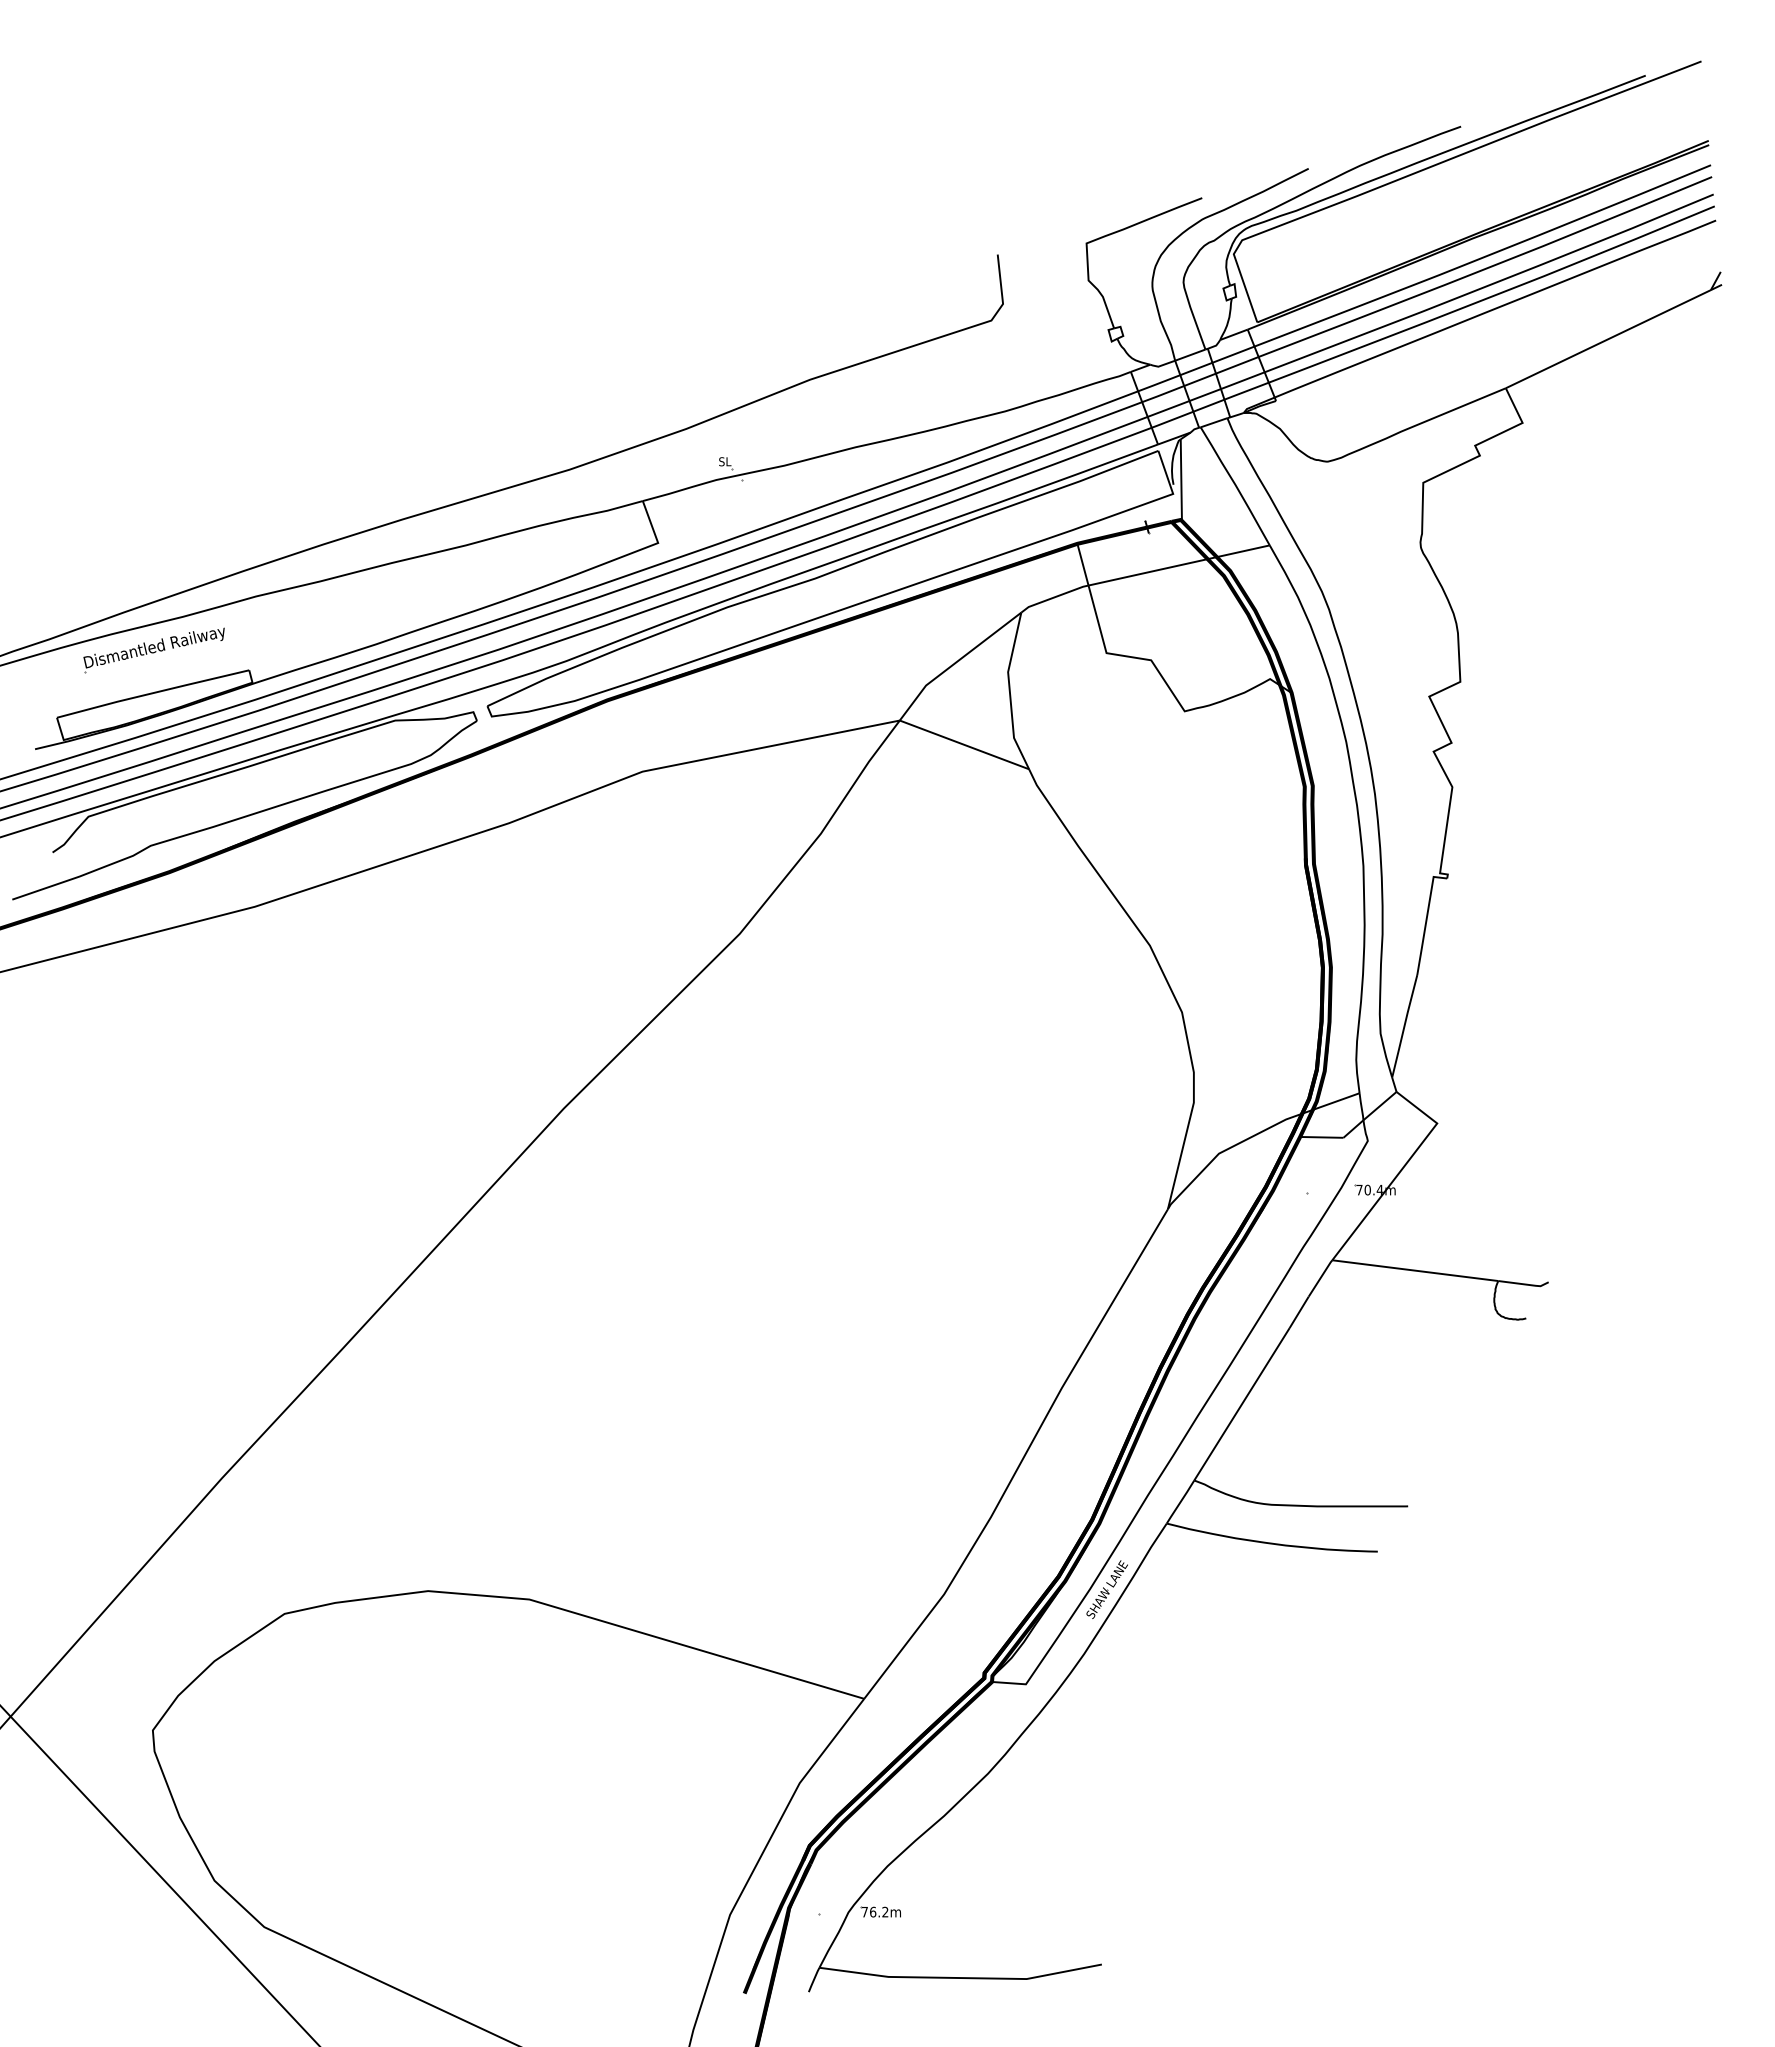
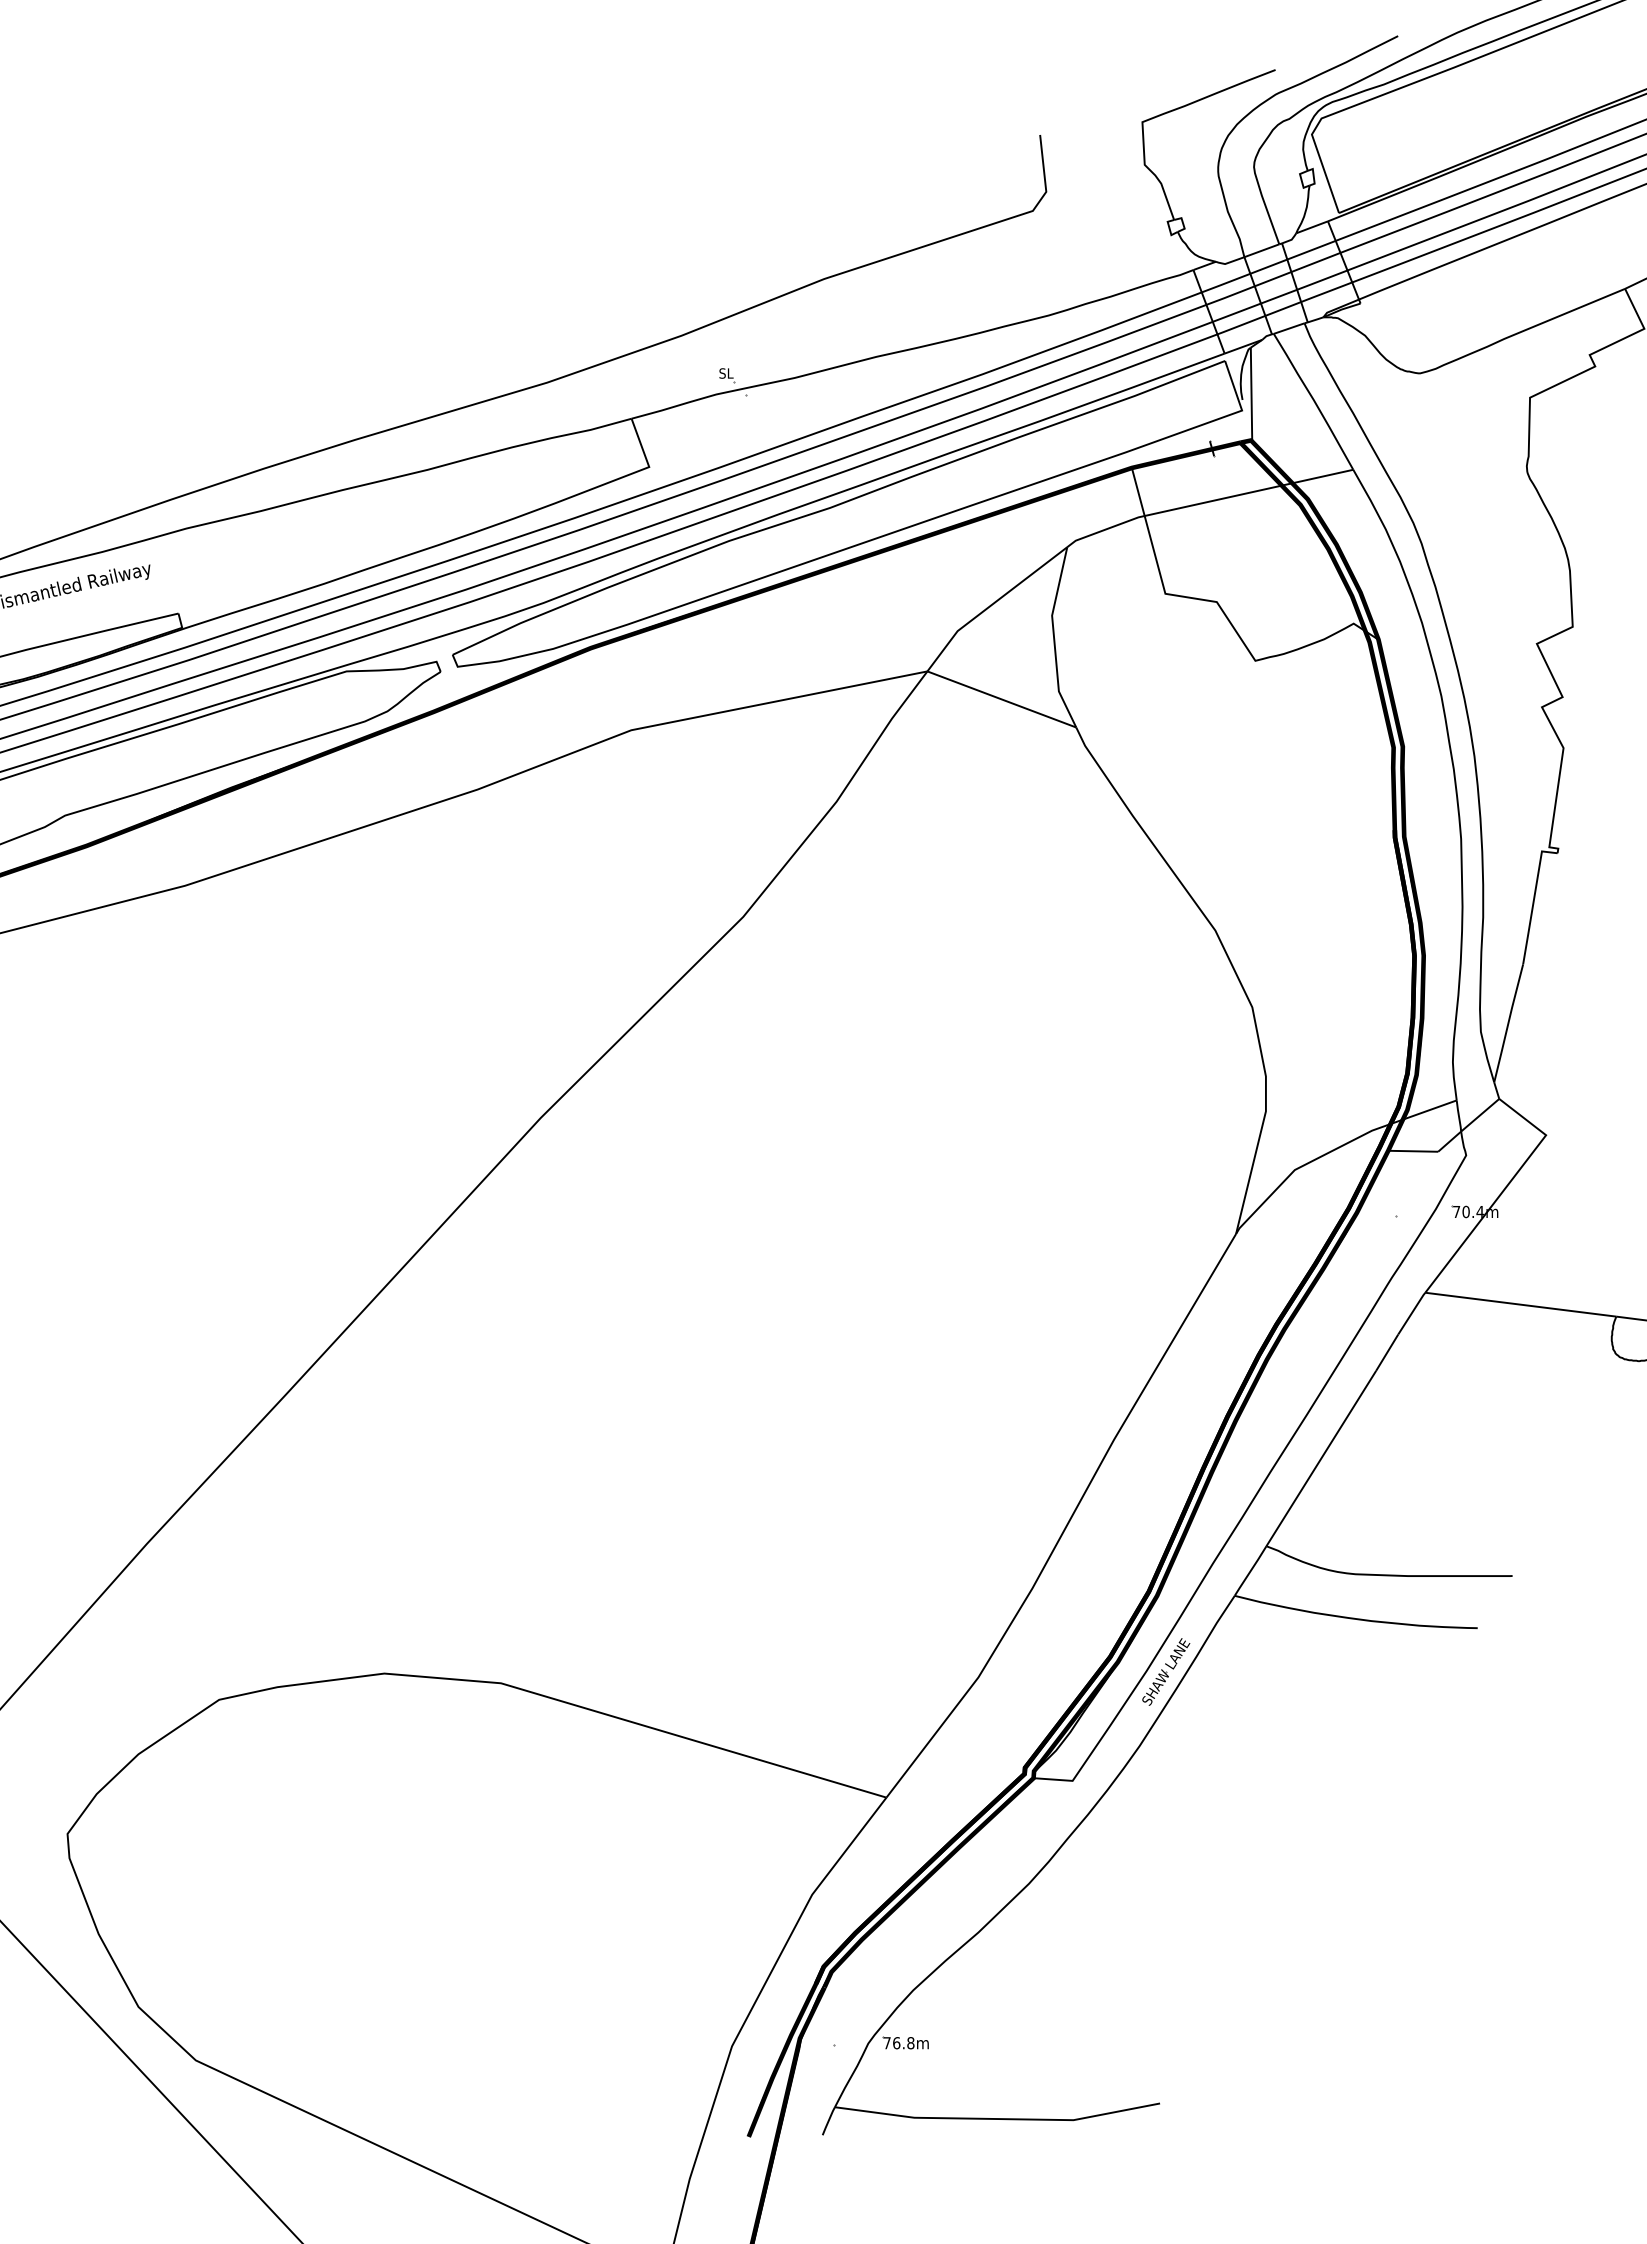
text: (885, 1911) -> (910, 2042), 76.2m -> 76.8m

